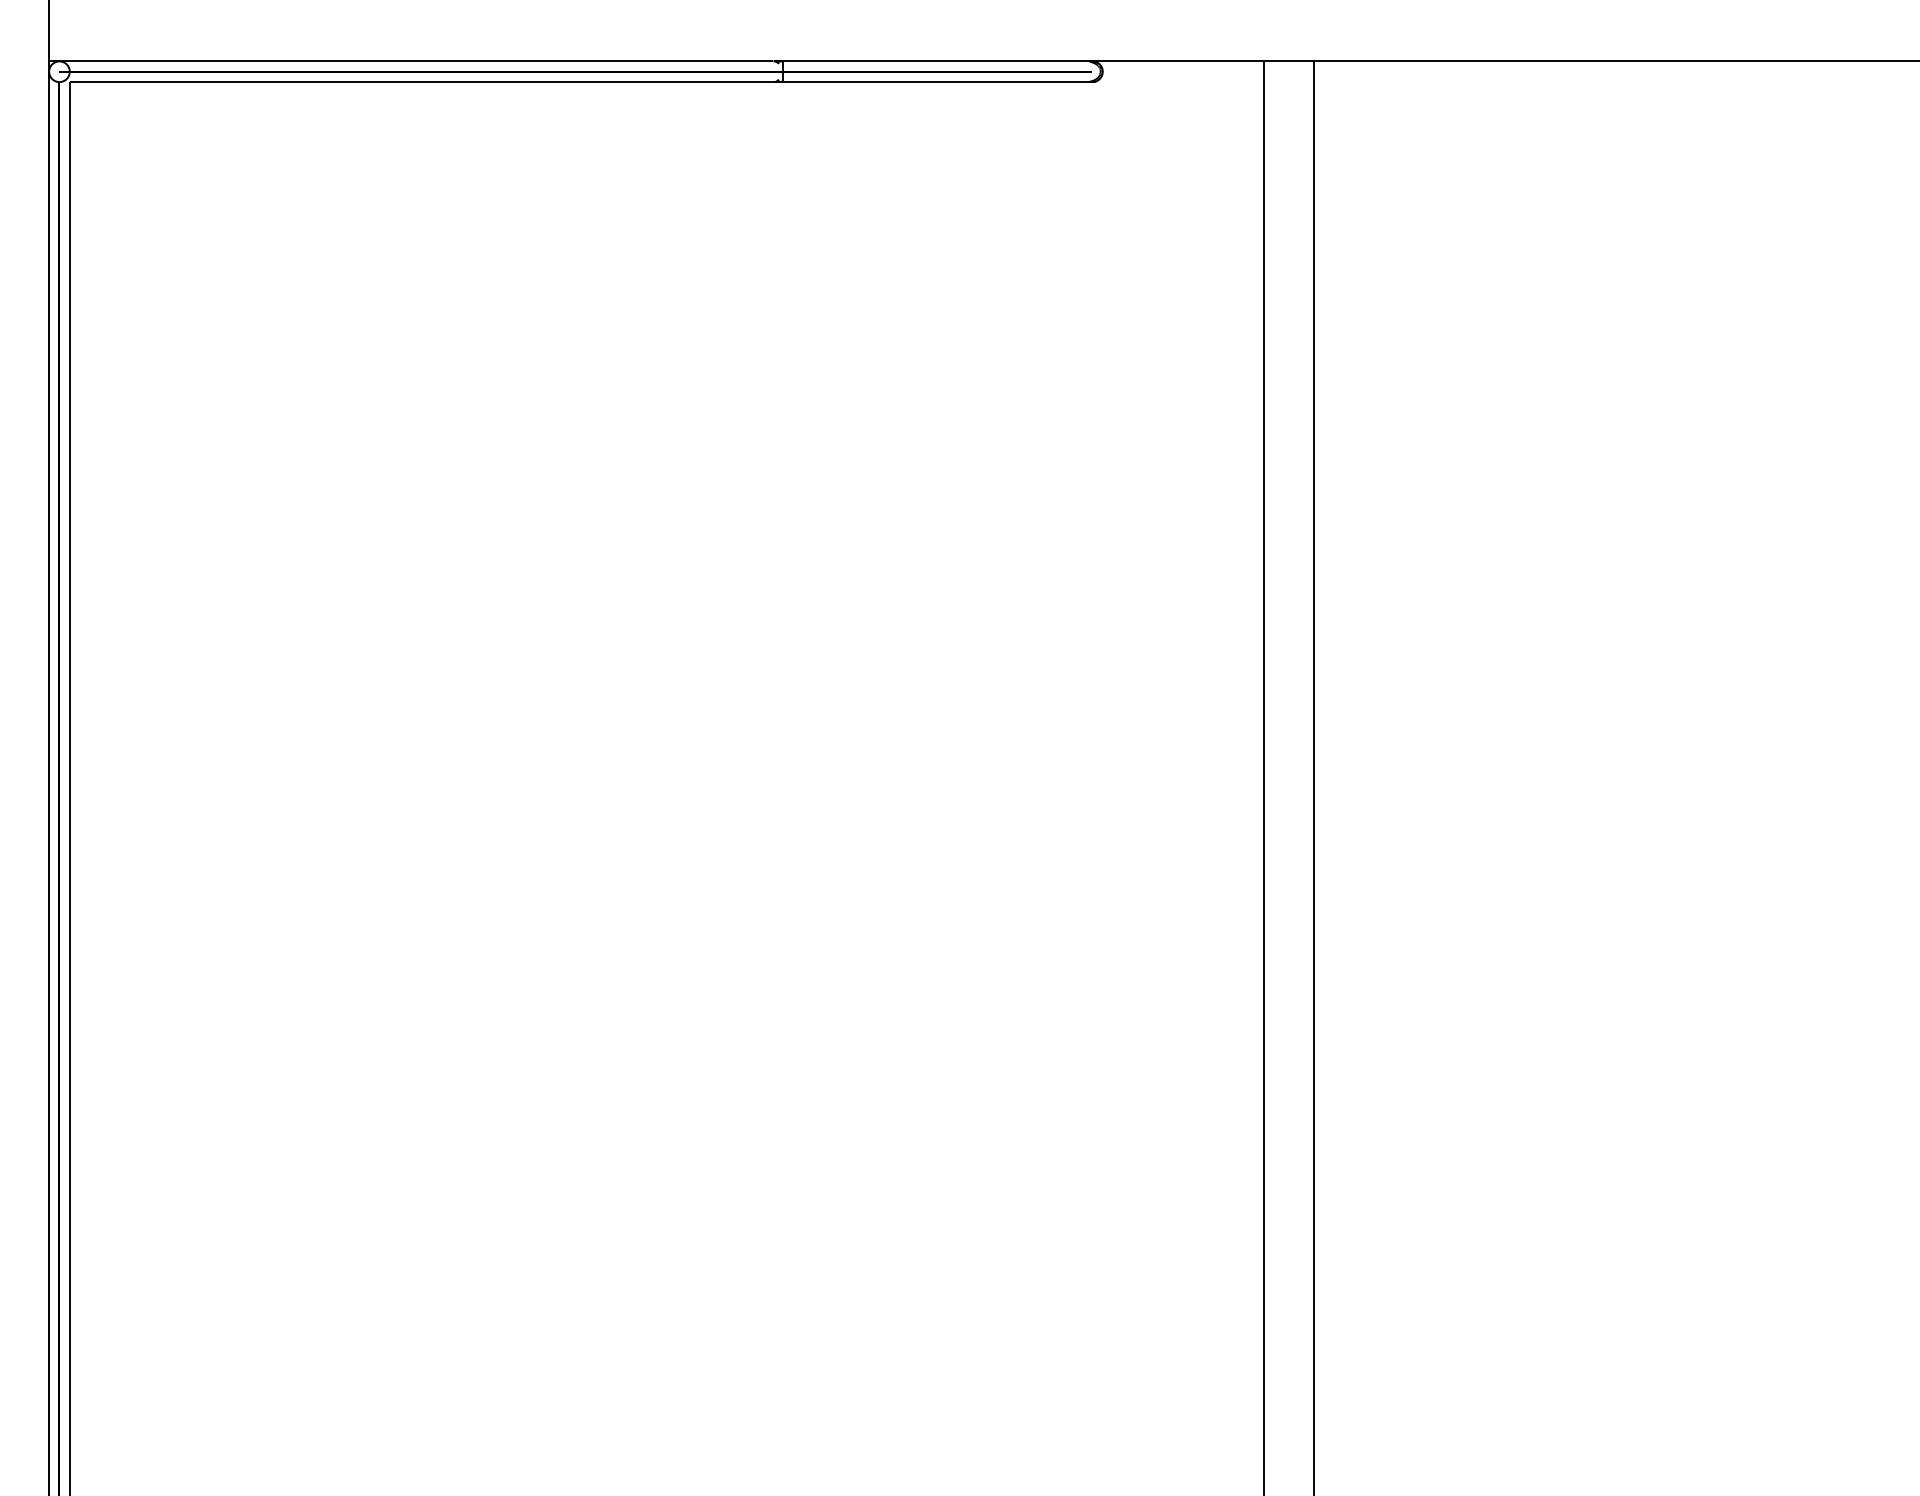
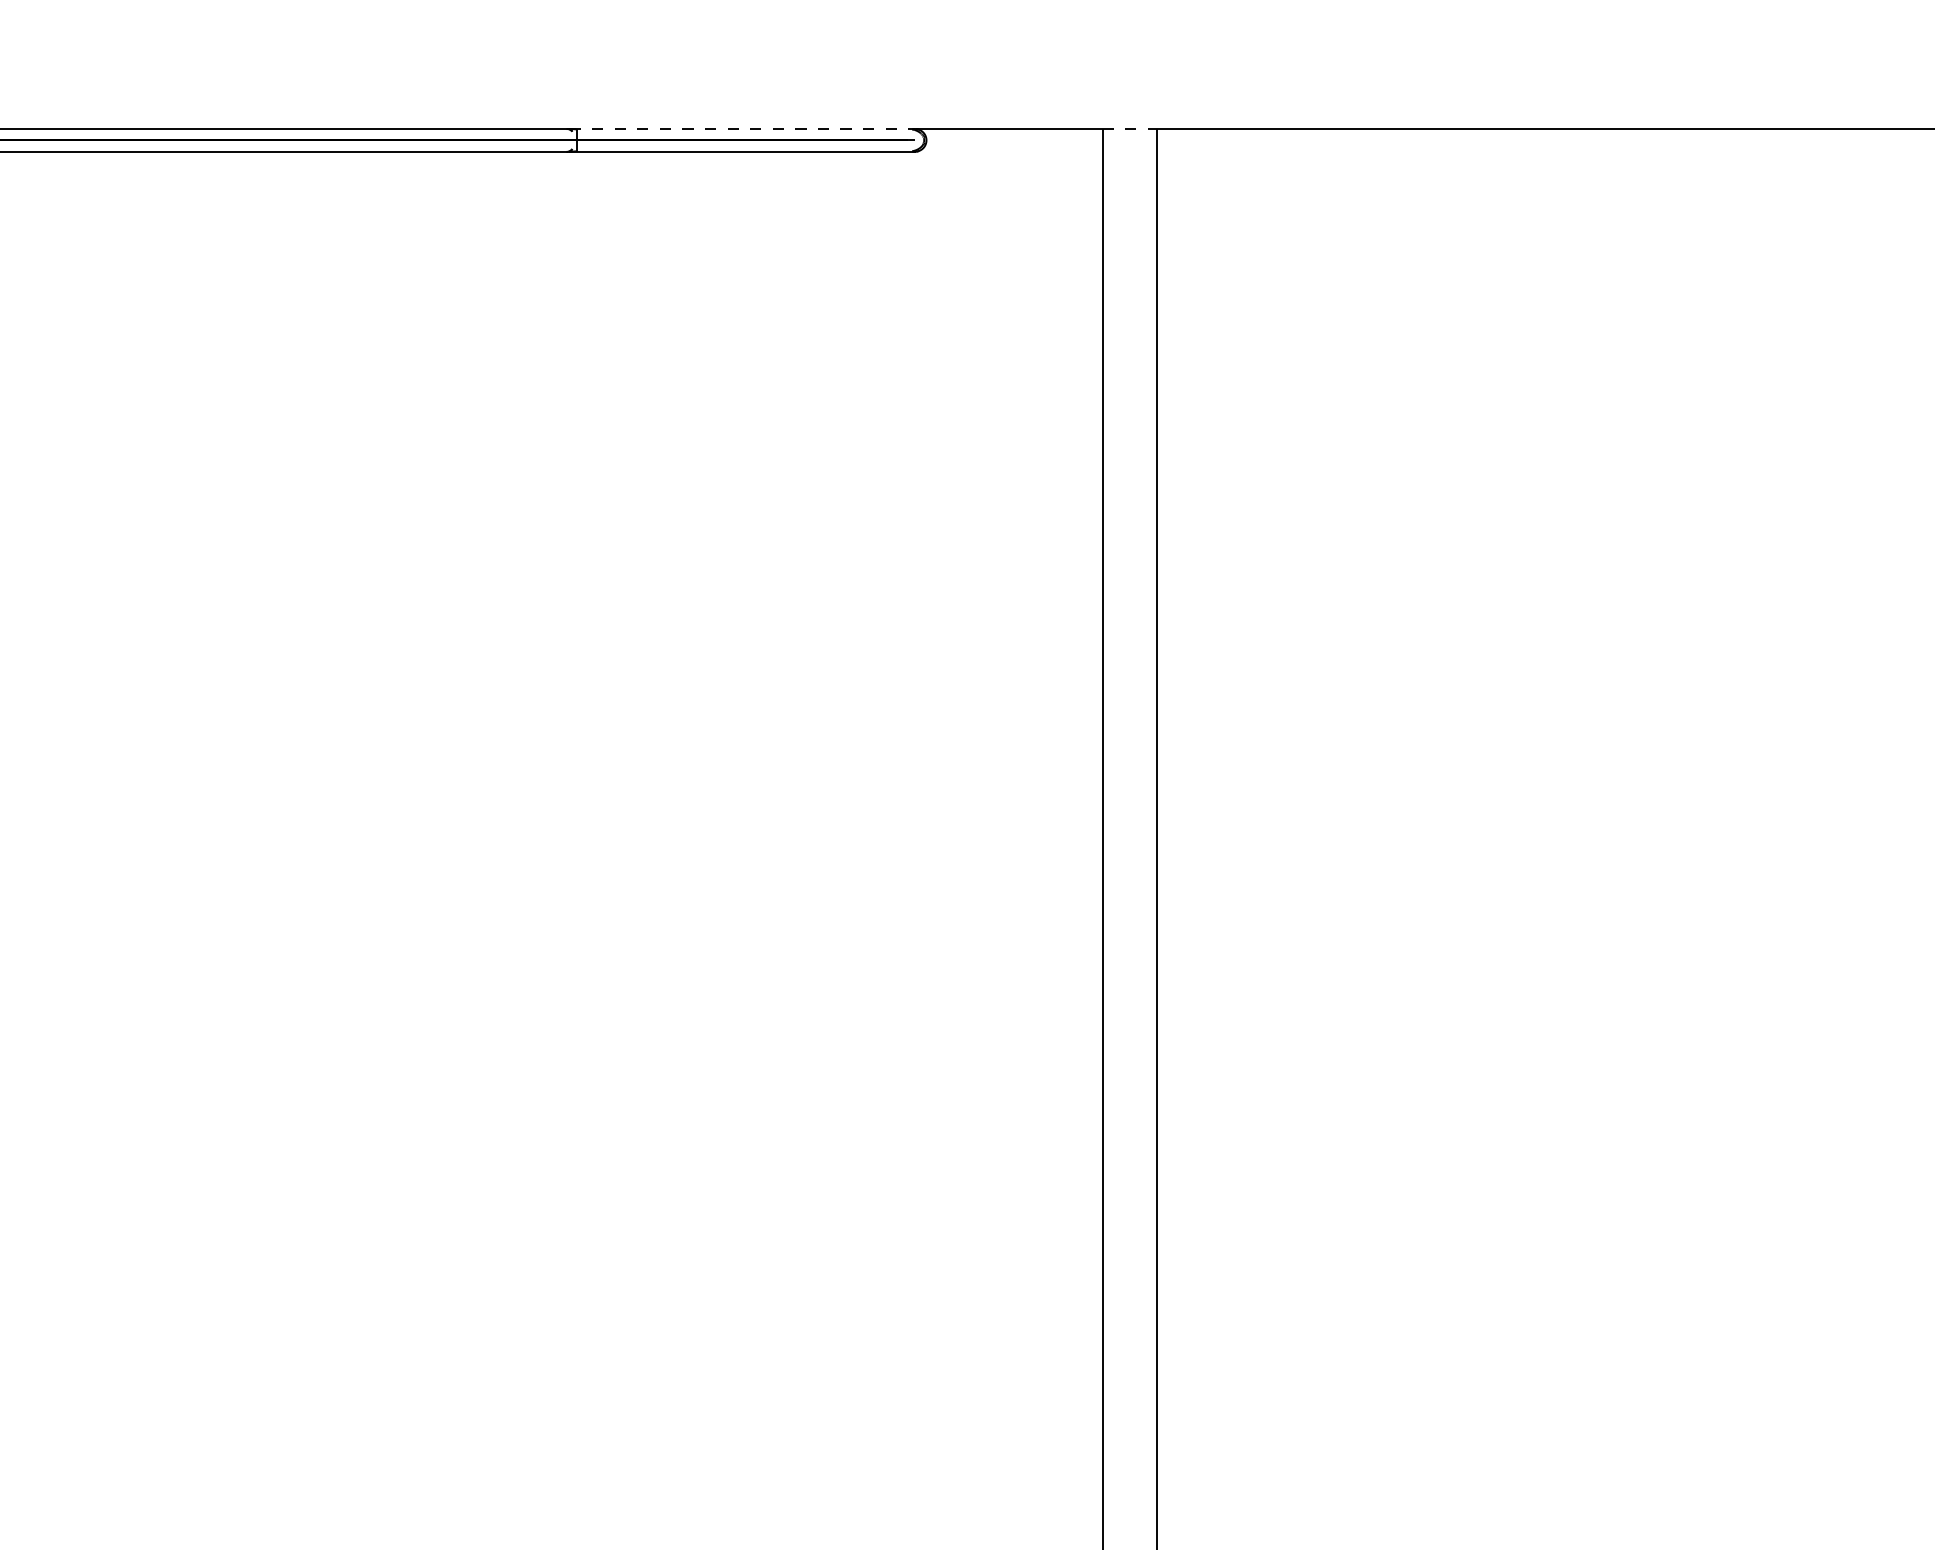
line: (934, 61) -> (742, 129), solid -> dashed
line: (1288, 61) -> (1129, 129), solid -> dashed

